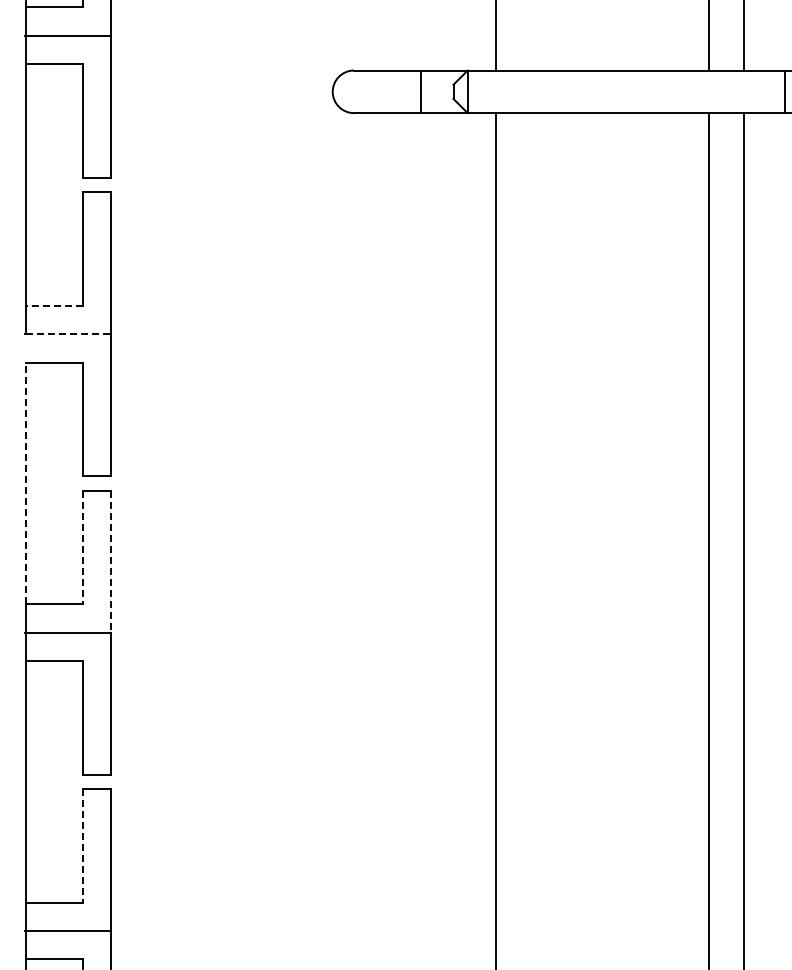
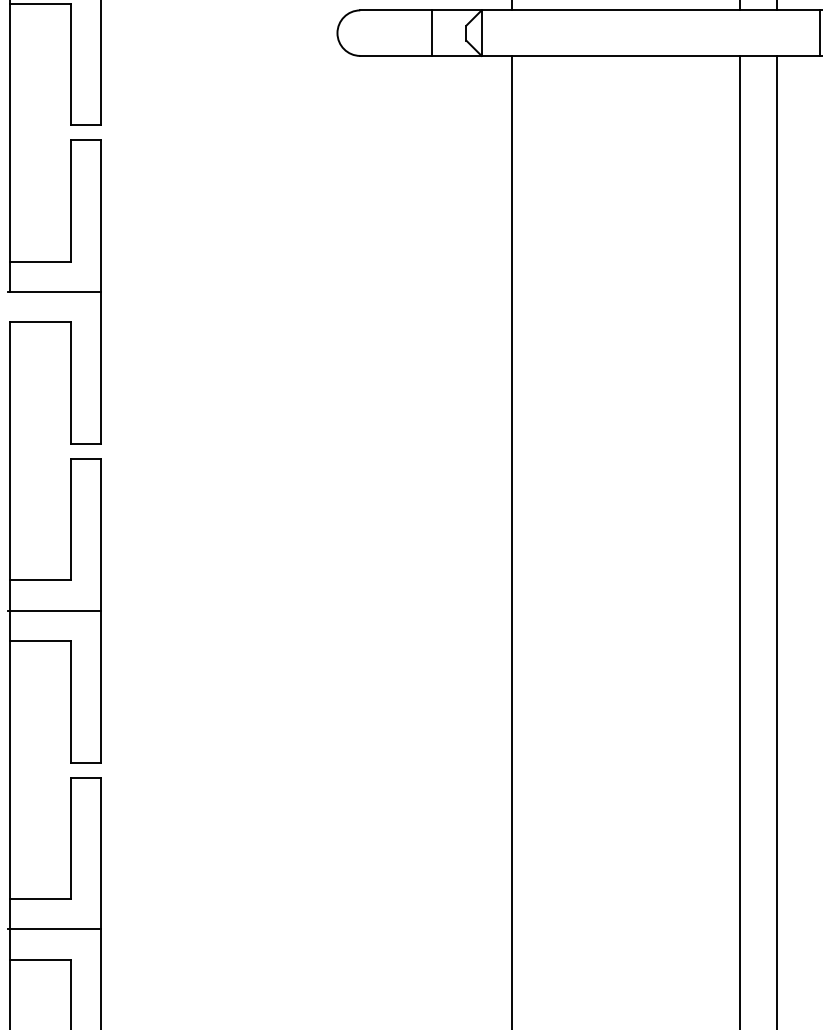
line: (53, 305) -> (39, 261), dashed -> solid
line: (68, 334) -> (55, 292), dashed -> solid
line: (25, 483) -> (9, 451), dashed -> solid
line: (82, 547) -> (70, 519), dashed -> solid
line: (111, 562) -> (101, 535), dashed -> solid
line: (82, 845) -> (70, 838), dashed -> solid

